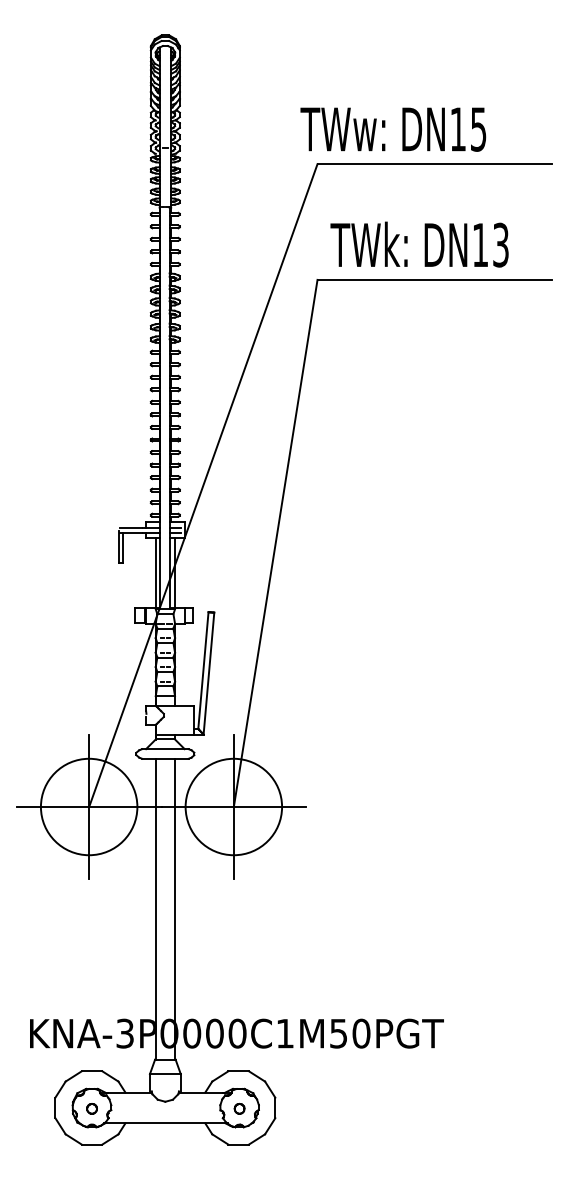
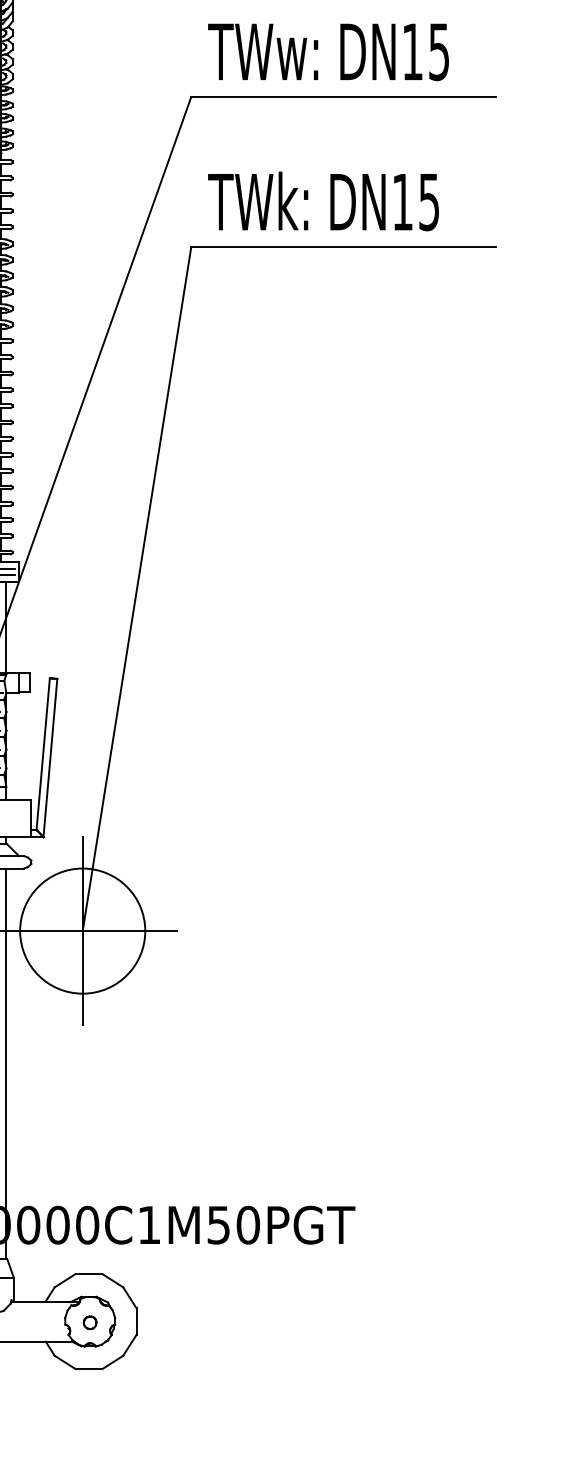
text: (393, 129) -> (328, 52), moved
text: (500, 244) -> (428, 201), DN13 -> DN15

